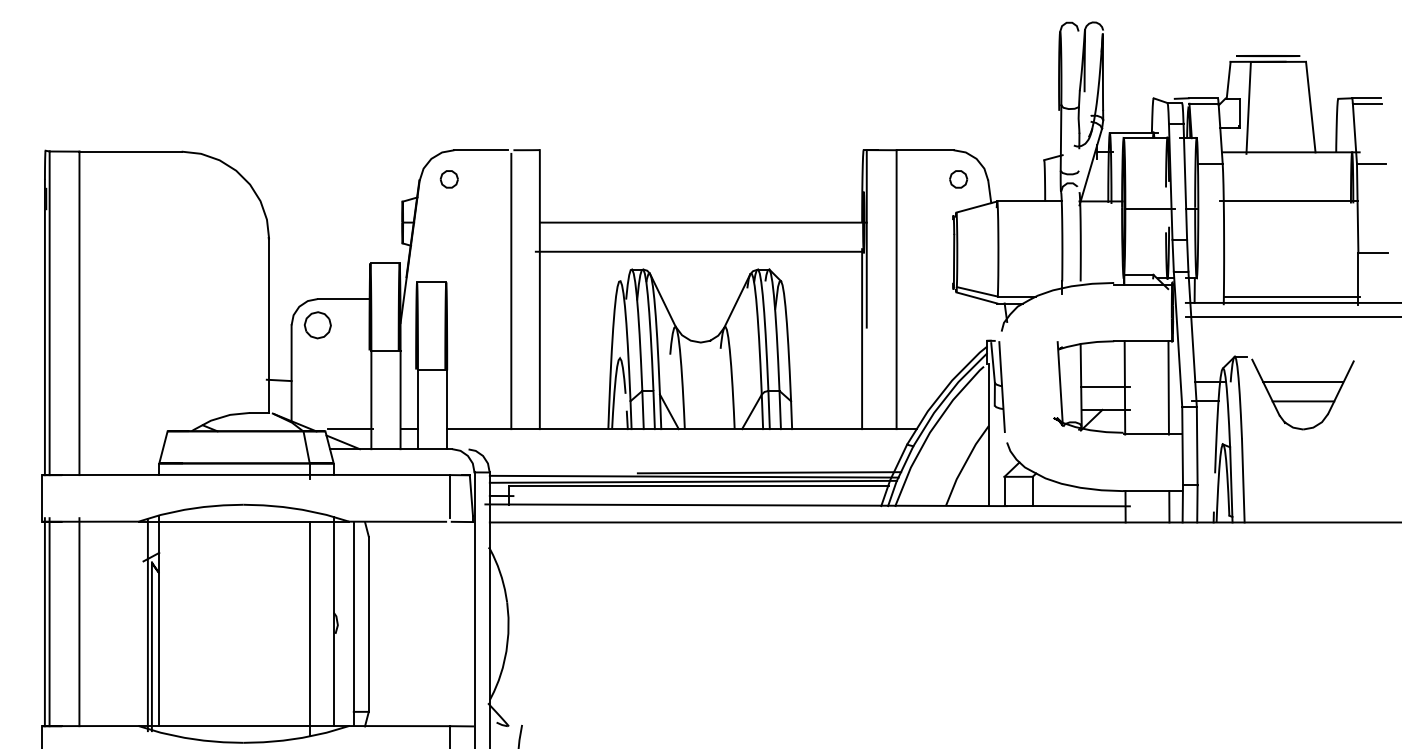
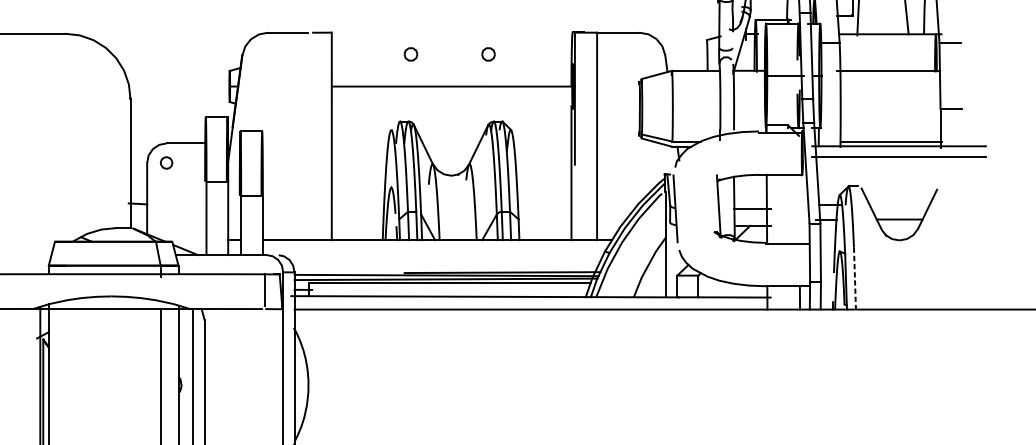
part: (448, 179) -> (410, 54), moved
part: (958, 179) -> (488, 54), moved
line: (699, 251) -> (450, 108), removed
line: (511, 291) -> (310, 137), removed
part: (317, 325) -> (166, 163), size x0.6
line: (1303, 382) -> (899, 205), removed
line: (1168, 387) -> (799, 209), removed
line: (350, 429) -> (190, 240), removed
line: (1243, 480) -> (855, 278), solid -> dashed

